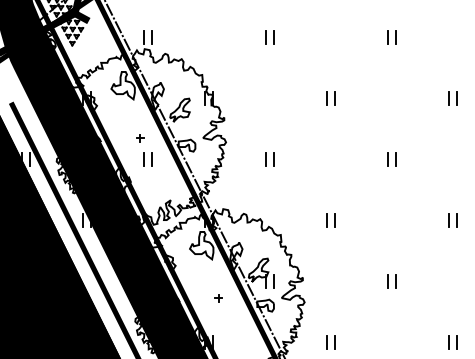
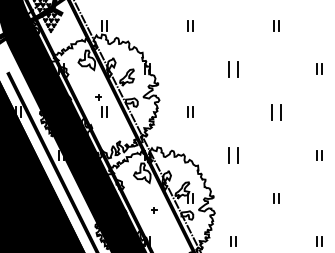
part: (331, 97) -> (233, 68), size x1.6
part: (391, 158) -> (276, 111), size x1.6
part: (331, 220) -> (233, 155), size x1.6

